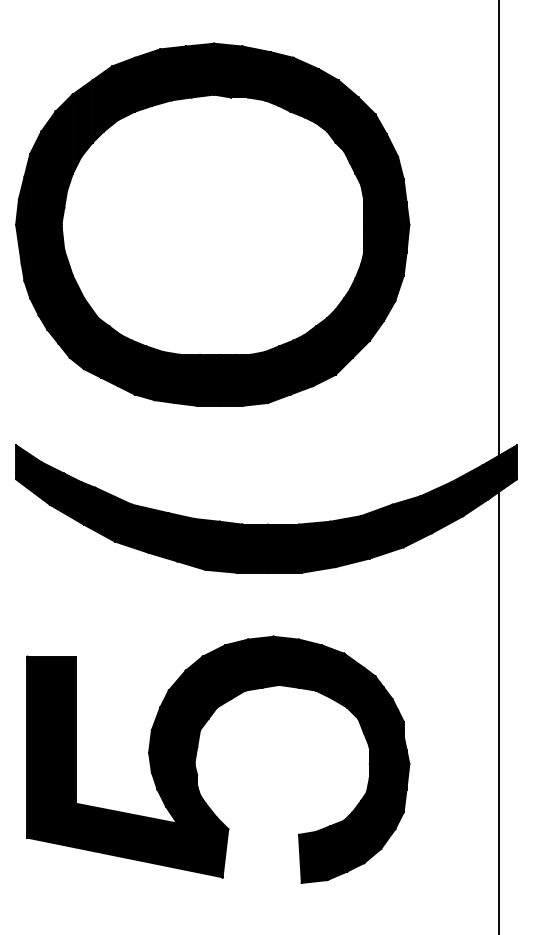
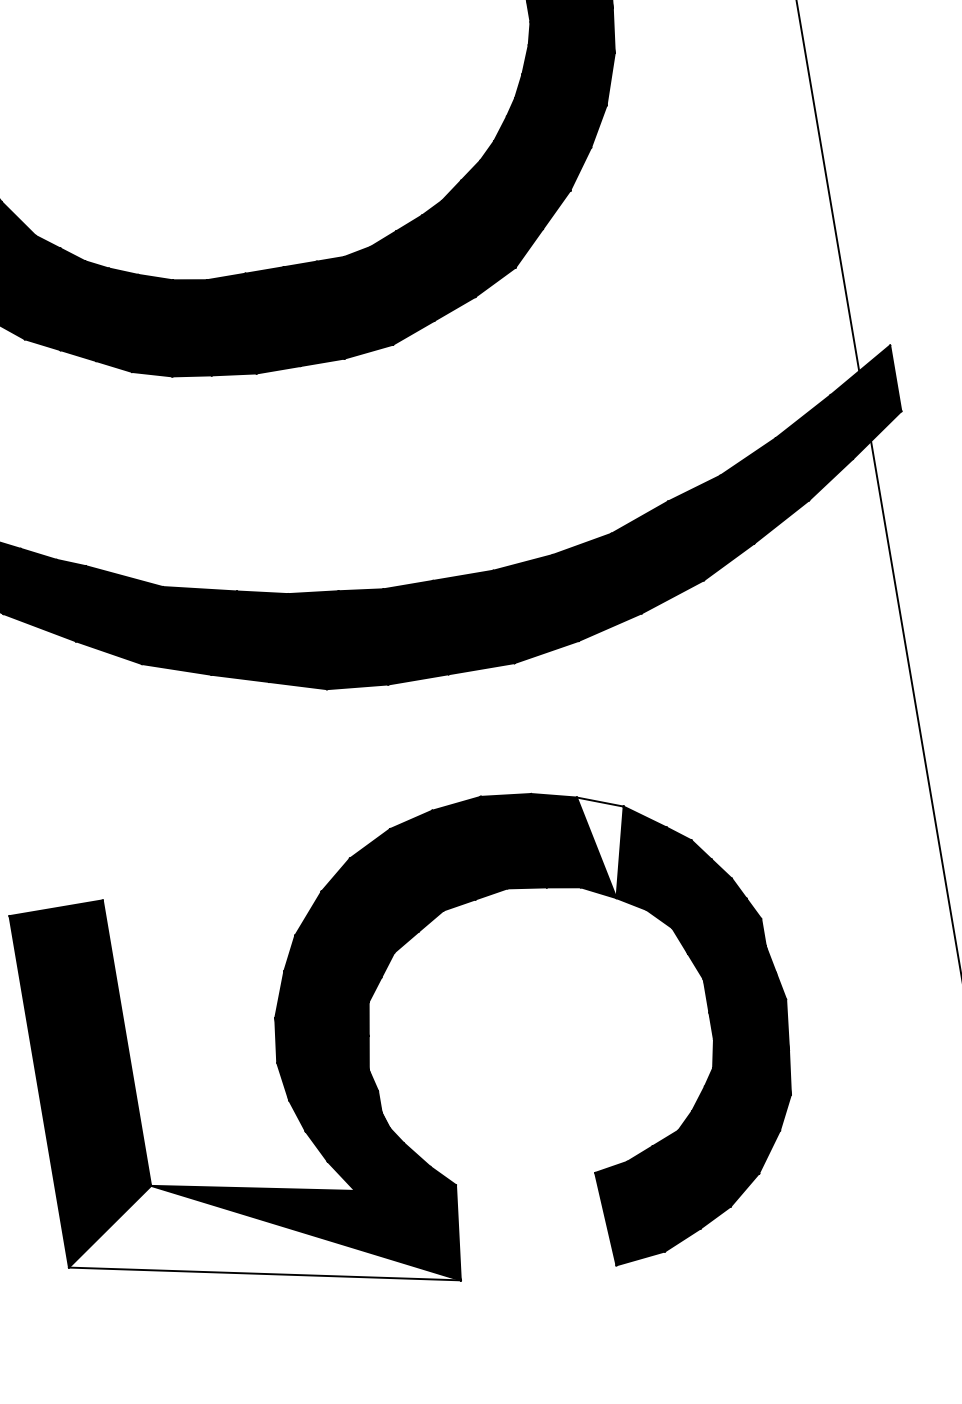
fill: (332, 672) -> (606, 846), removed
fill: (124, 840) -> (258, 1241), removed

